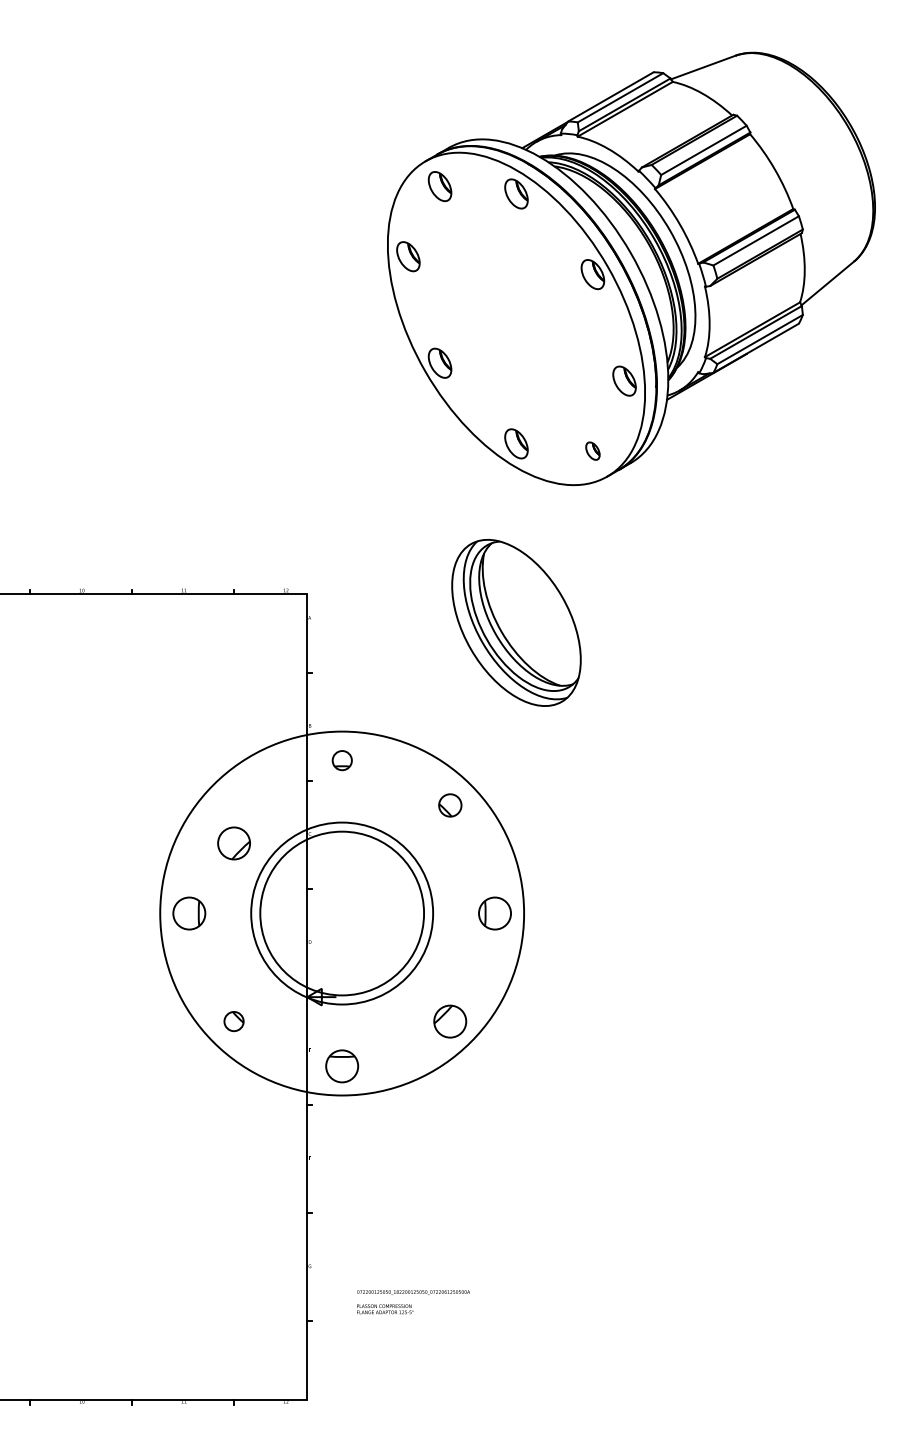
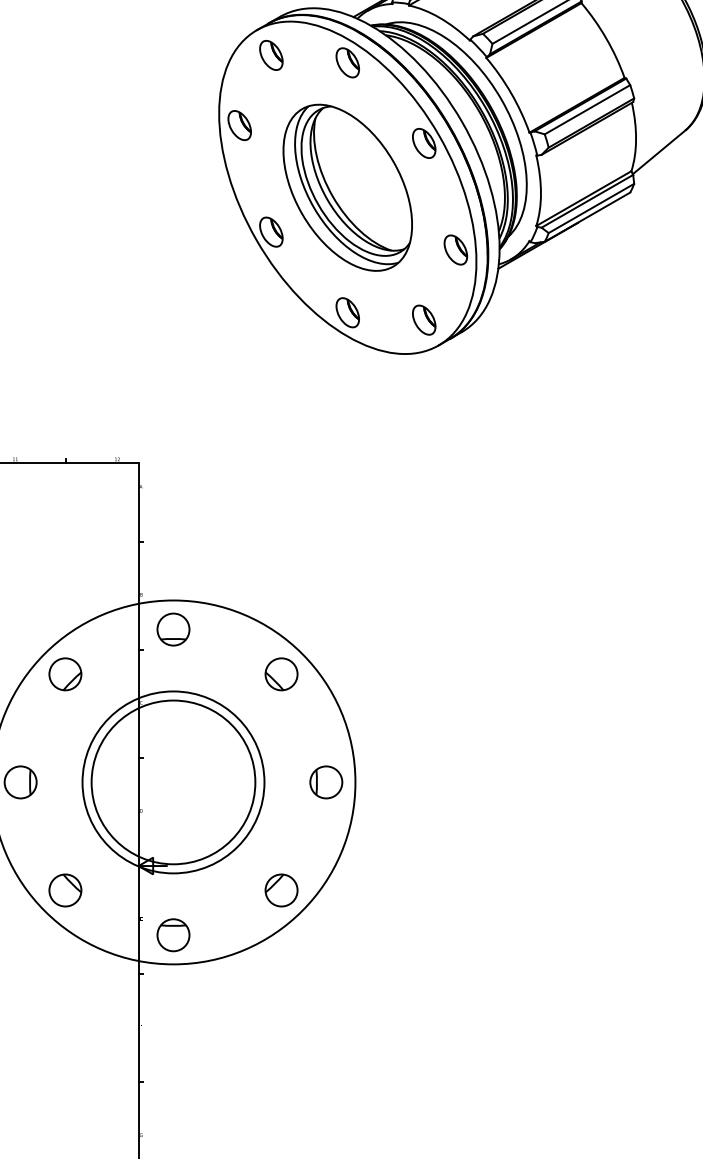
part: (592, 450) -> (423, 319), size x1.67
part: (516, 622) -> (347, 187), moved
part: (342, 760) -> (173, 629), size x1.67
part: (450, 805) -> (281, 674), size x1.43
part: (233, 843) -> (64, 674), moved
part: (233, 1021) -> (64, 890), size x1.67

